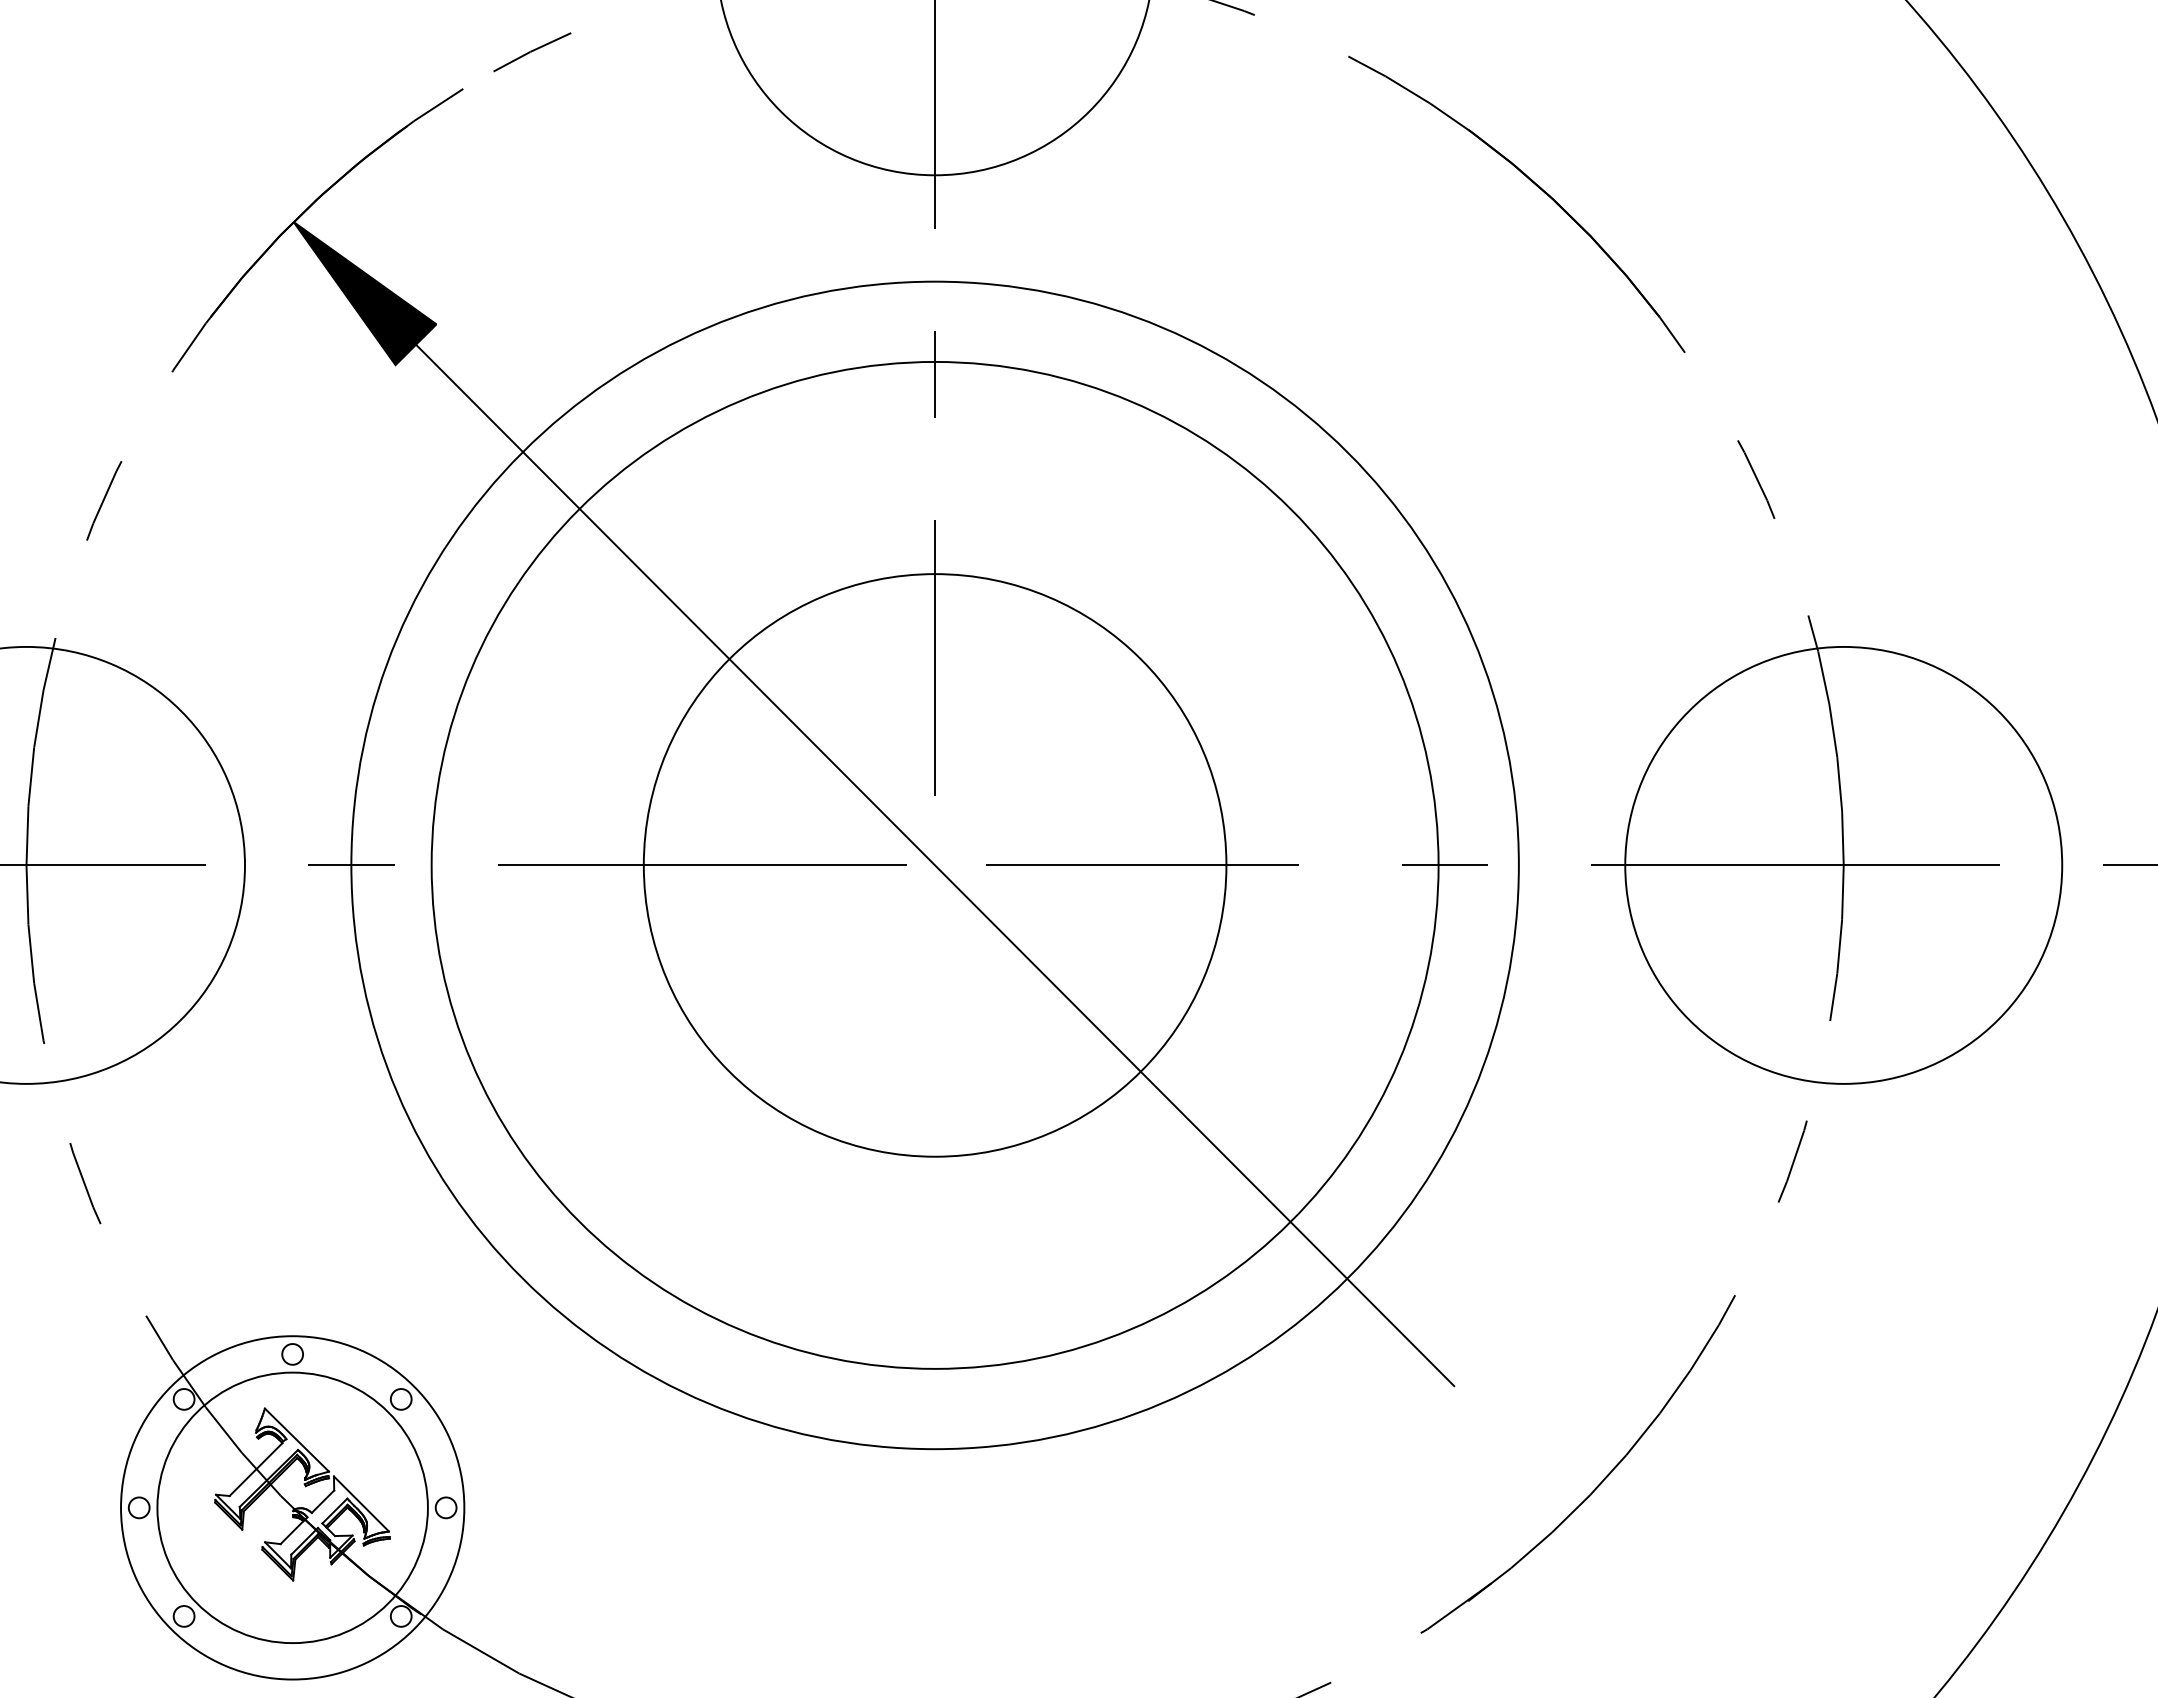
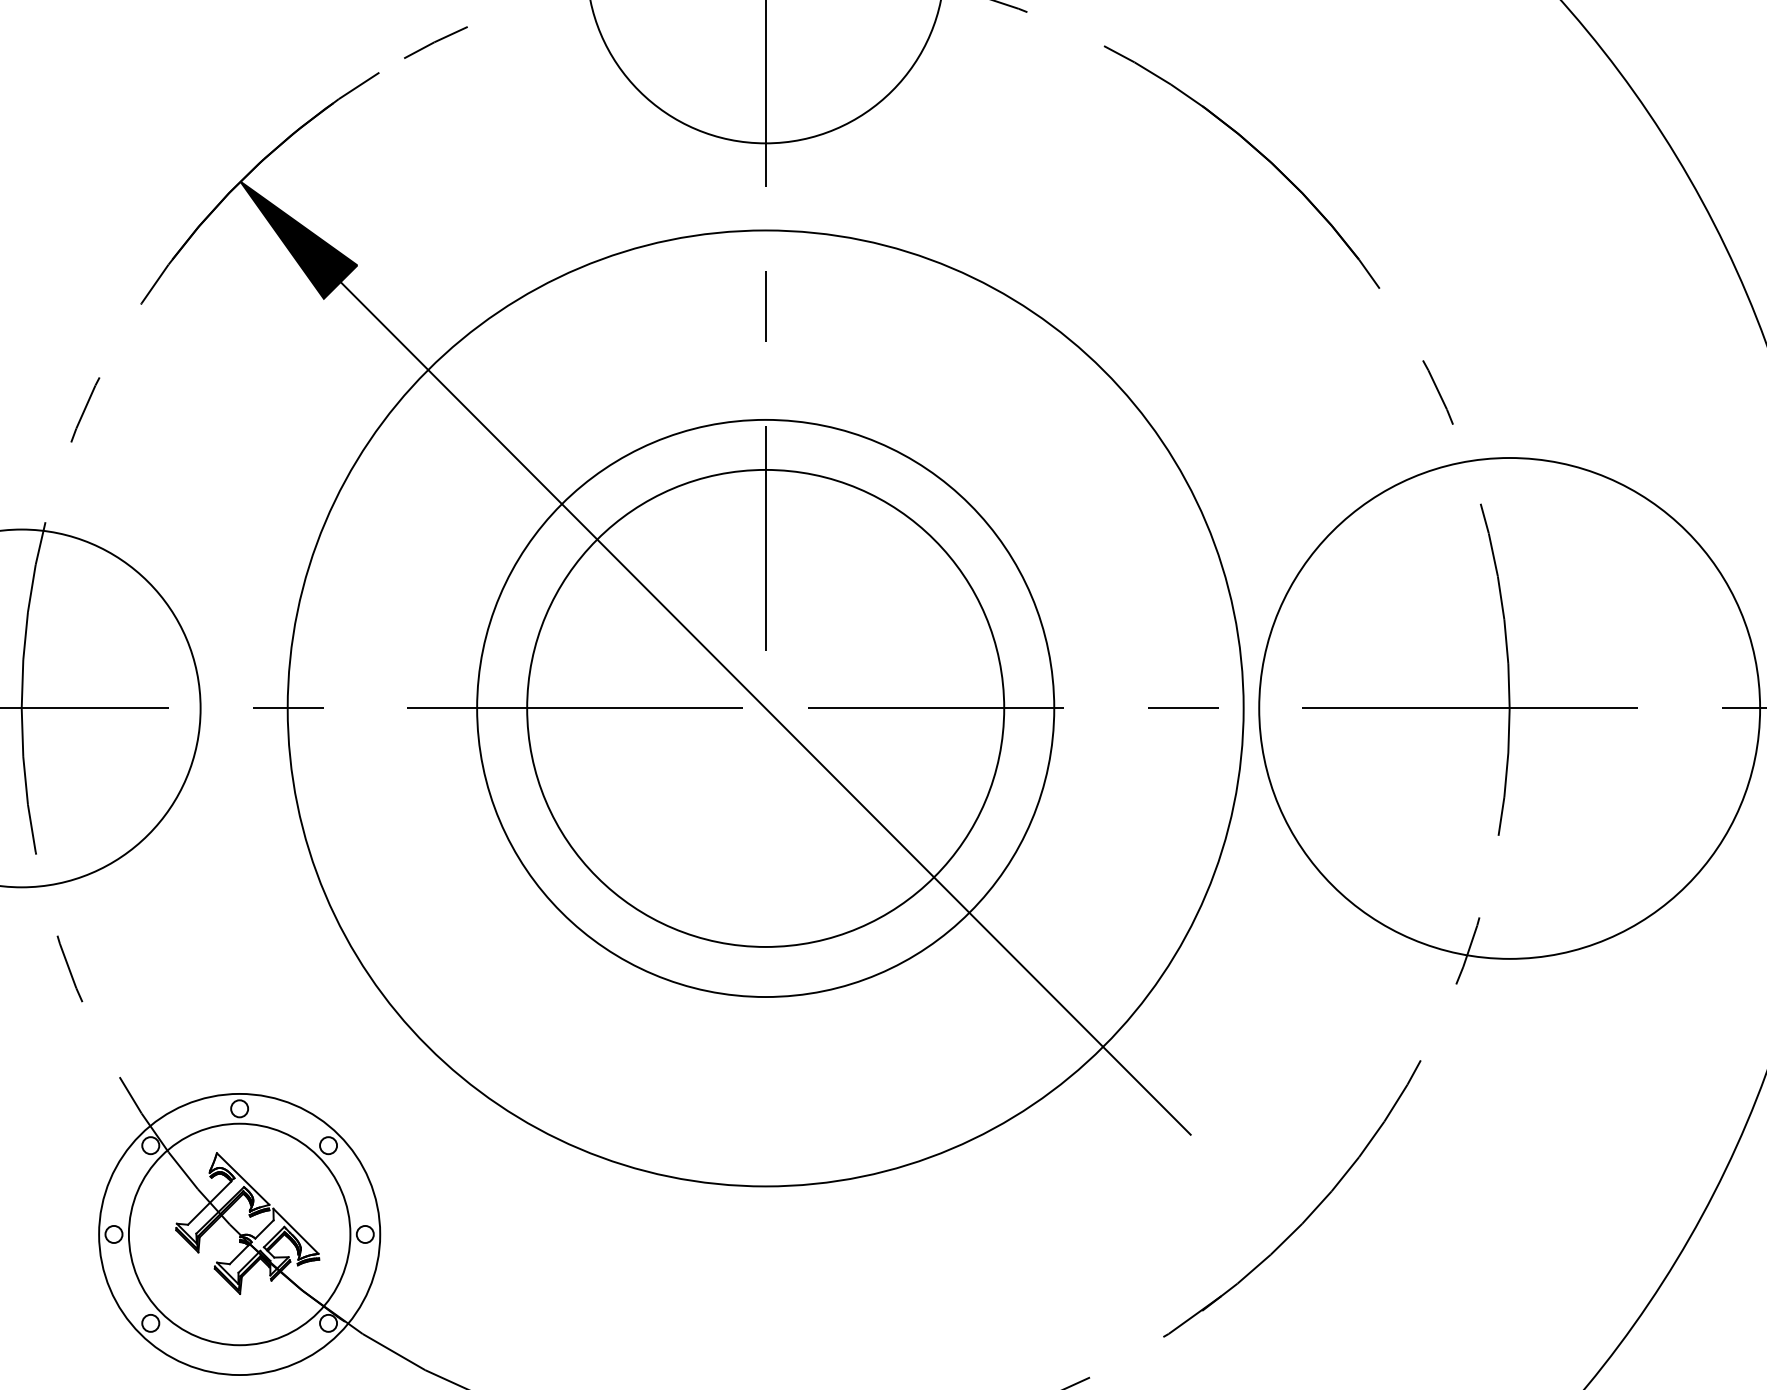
circle: (934, 864) -> (765, 707), size x0.7
circle: (1843, 864) -> (1509, 707), size x1.4

